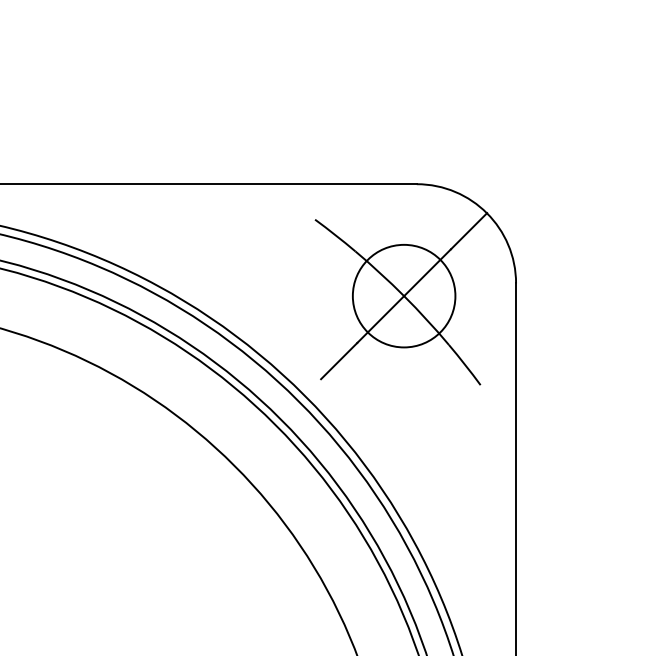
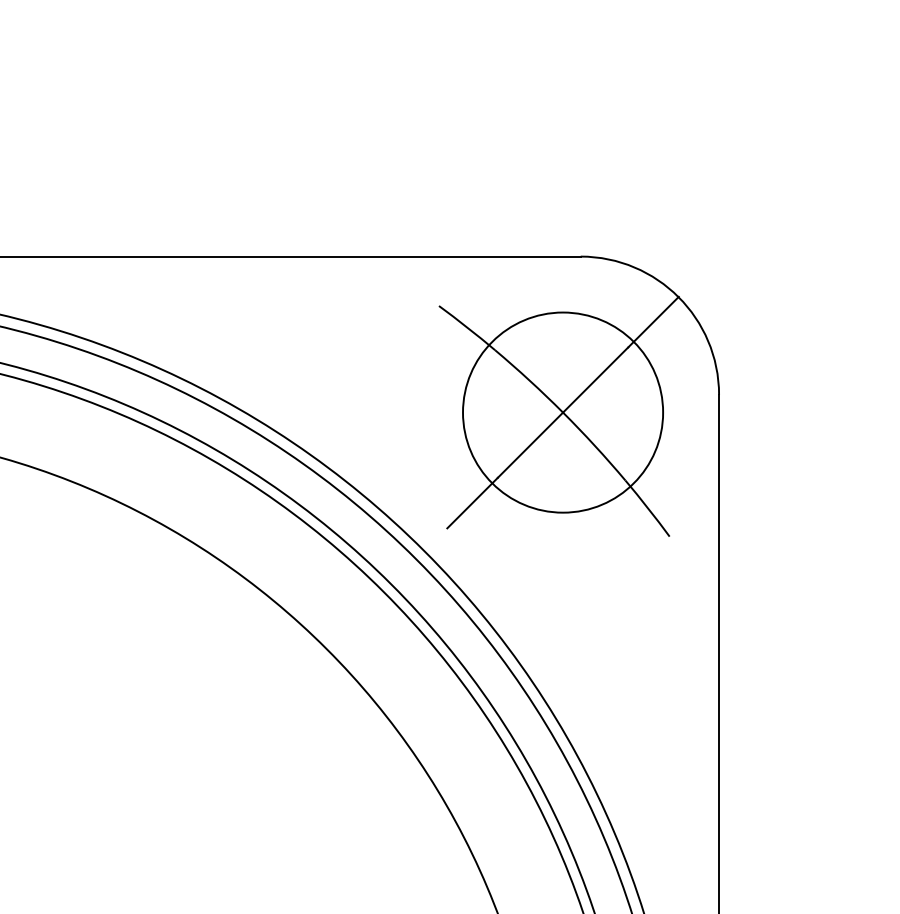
circle: (403, 295) -> (562, 411), size x1.4

